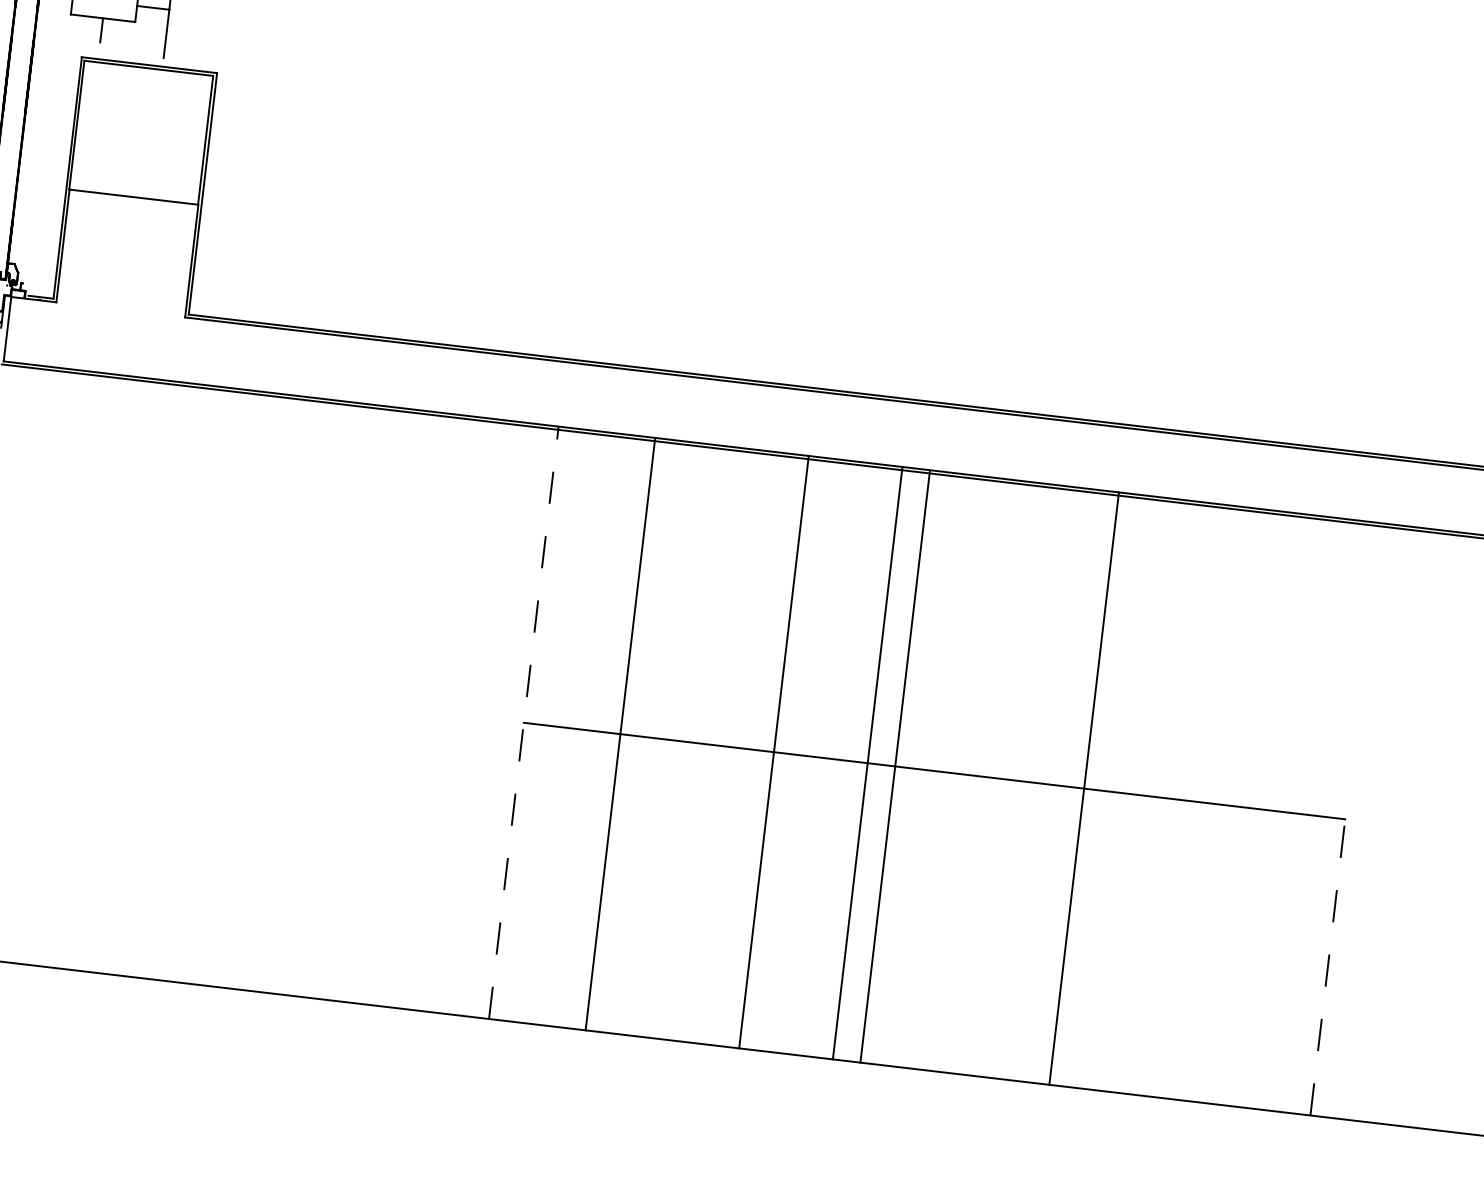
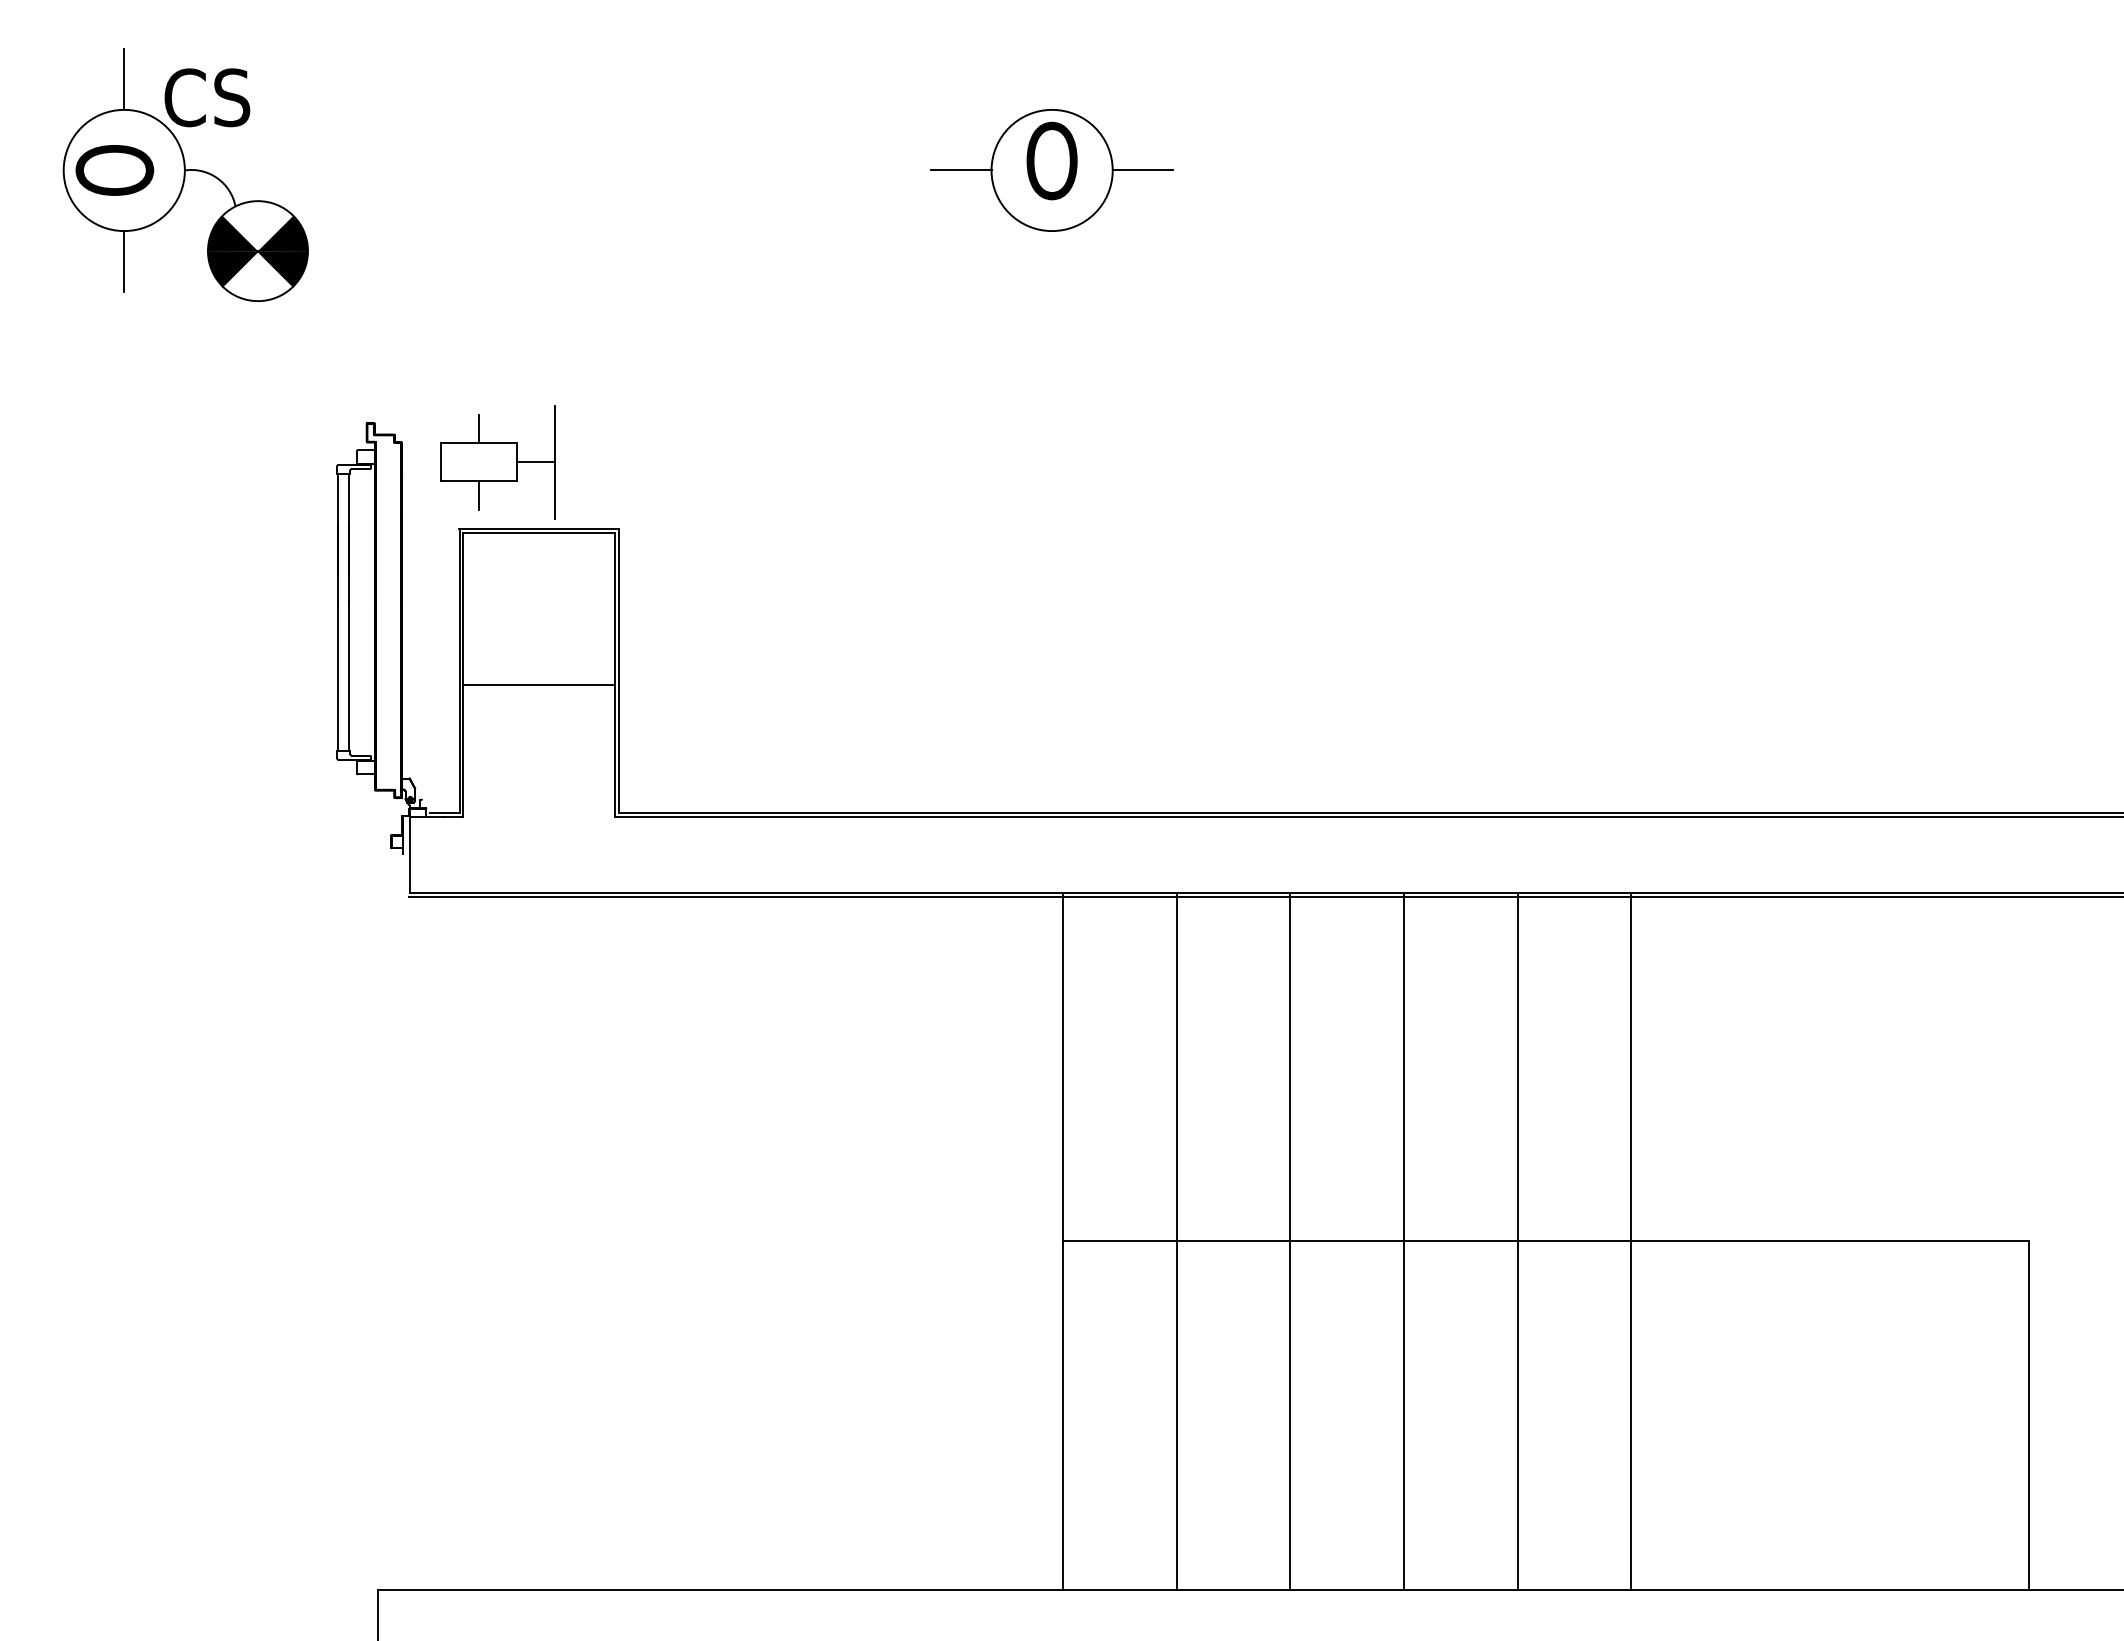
line: (524, 722) -> (1063, 1240), dashed -> solid
line: (774, 751) -> (1290, 1240), moved
line: (867, 762) -> (1517, 1240), moved
line: (894, 765) -> (1403, 1240), moved
line: (1084, 787) -> (1631, 1240), moved
line: (1328, 967) -> (2029, 1415), dashed -> solid

